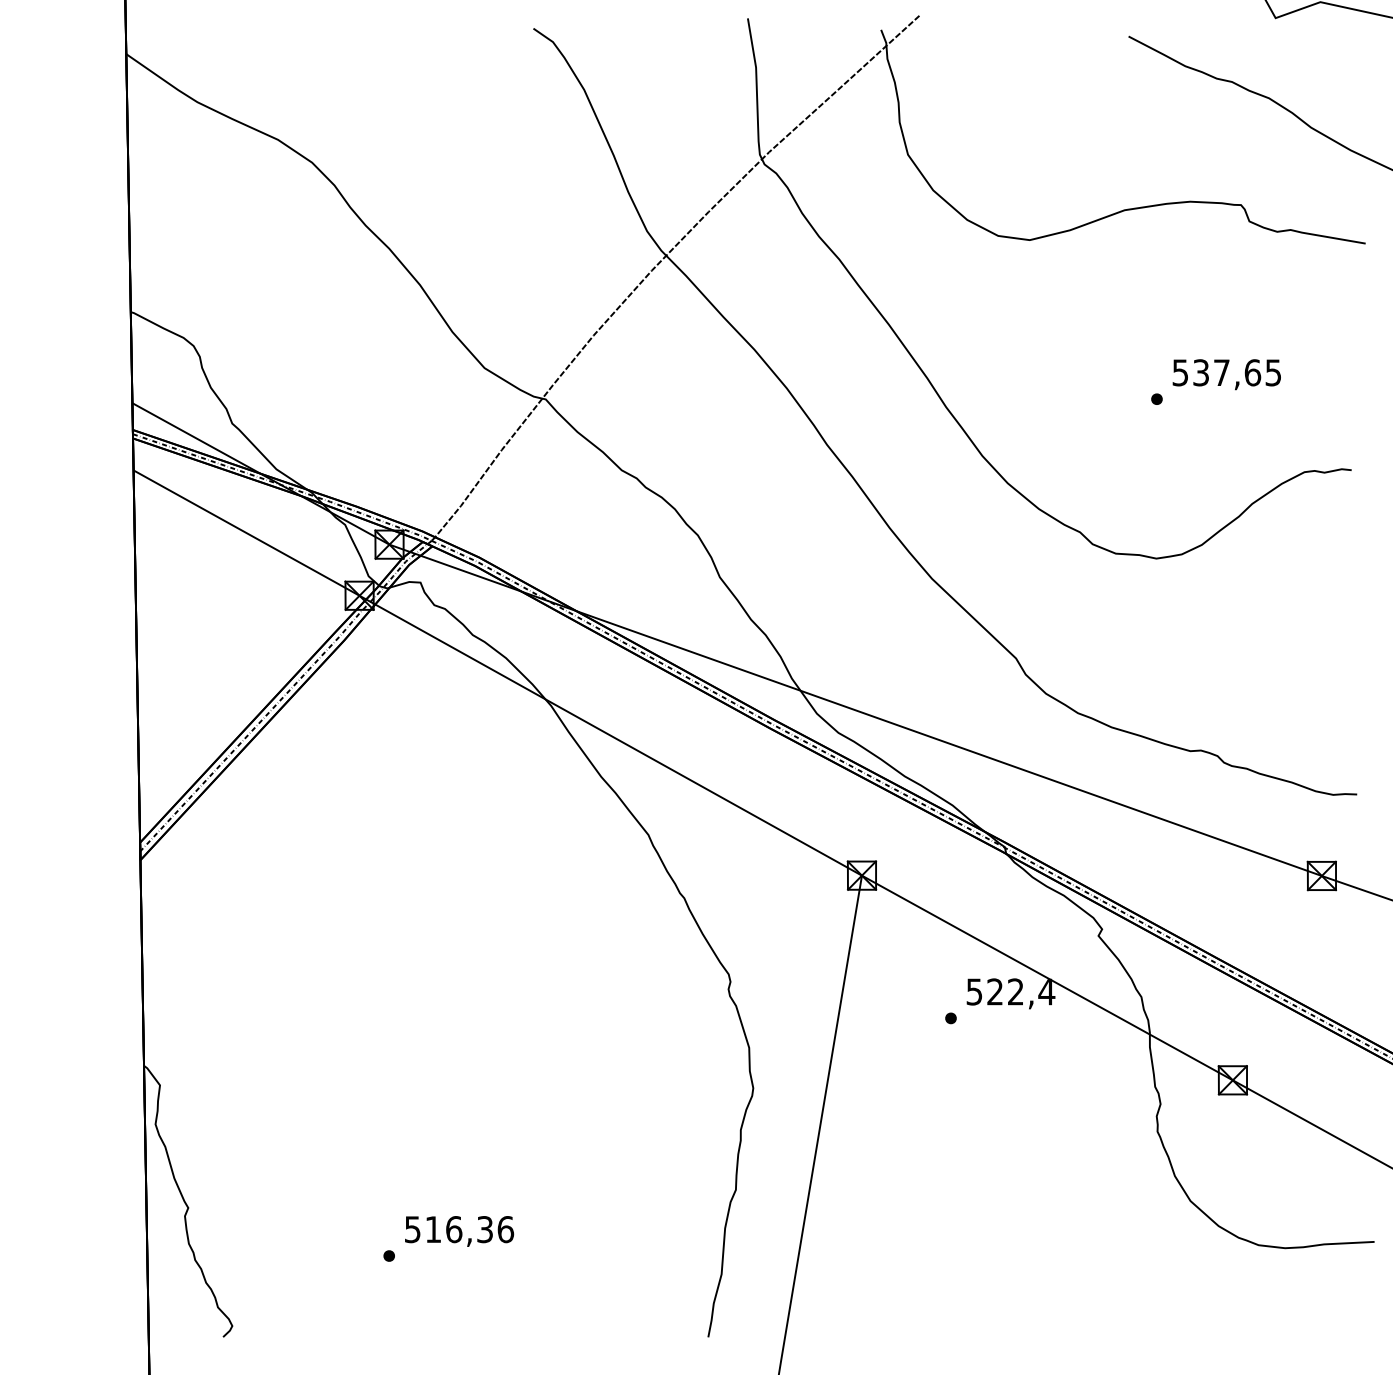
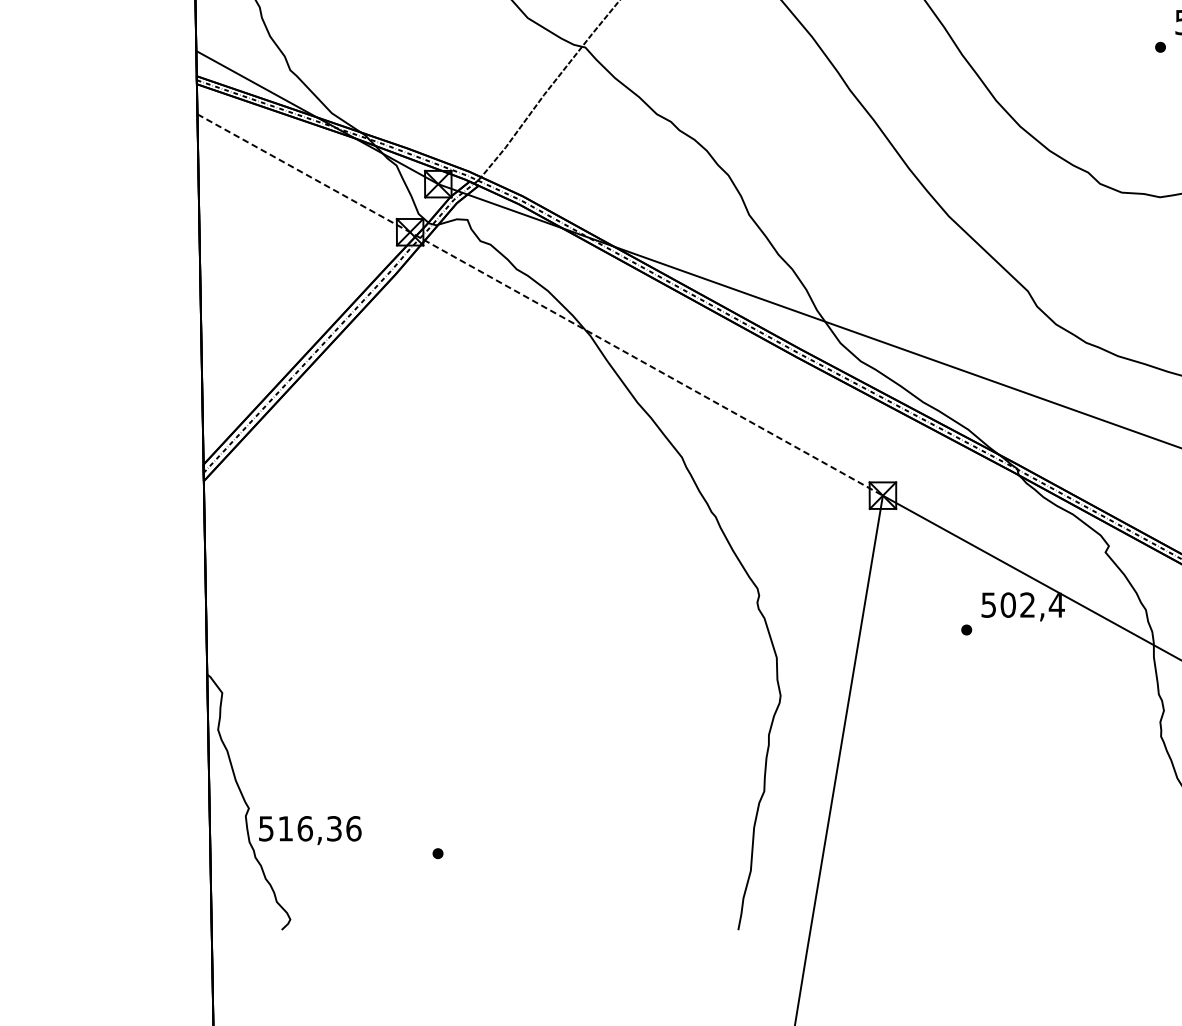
line: (497, 672) -> (539, 304), solid -> dashed
text: (995, 991) -> (1008, 604), 522,4 -> 502,4
text: (459, 1231) -> (310, 830), moved

